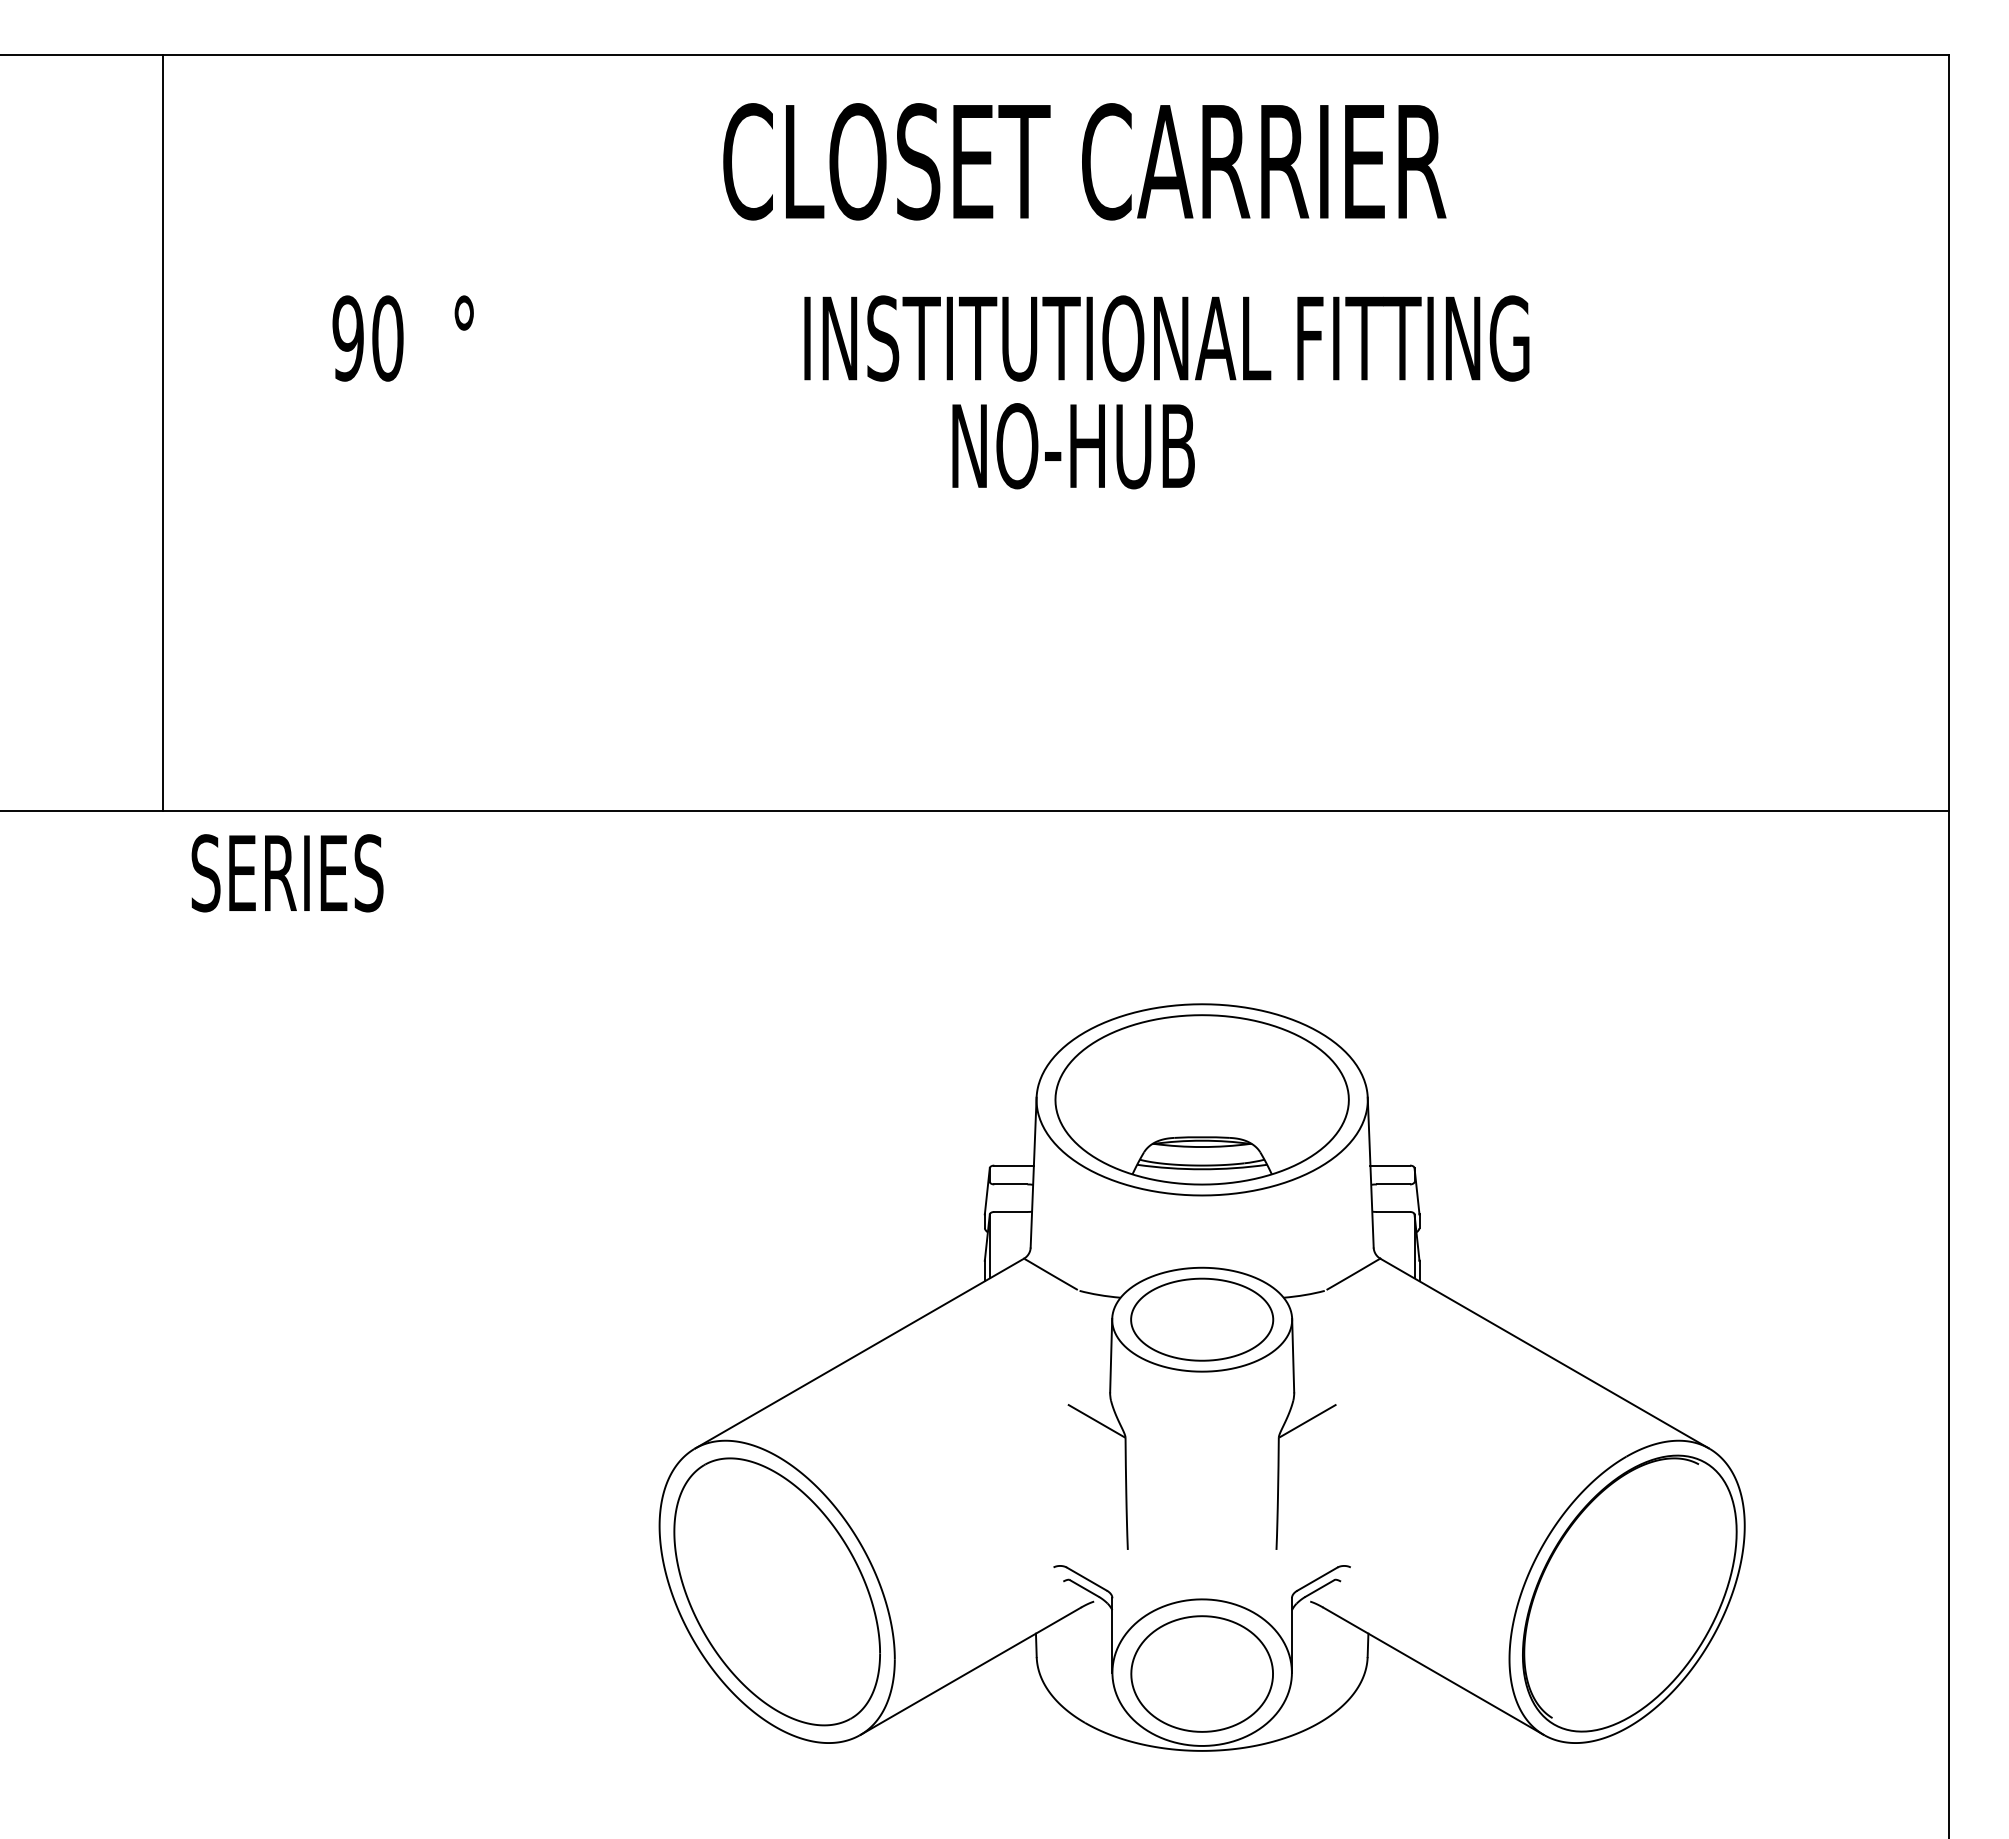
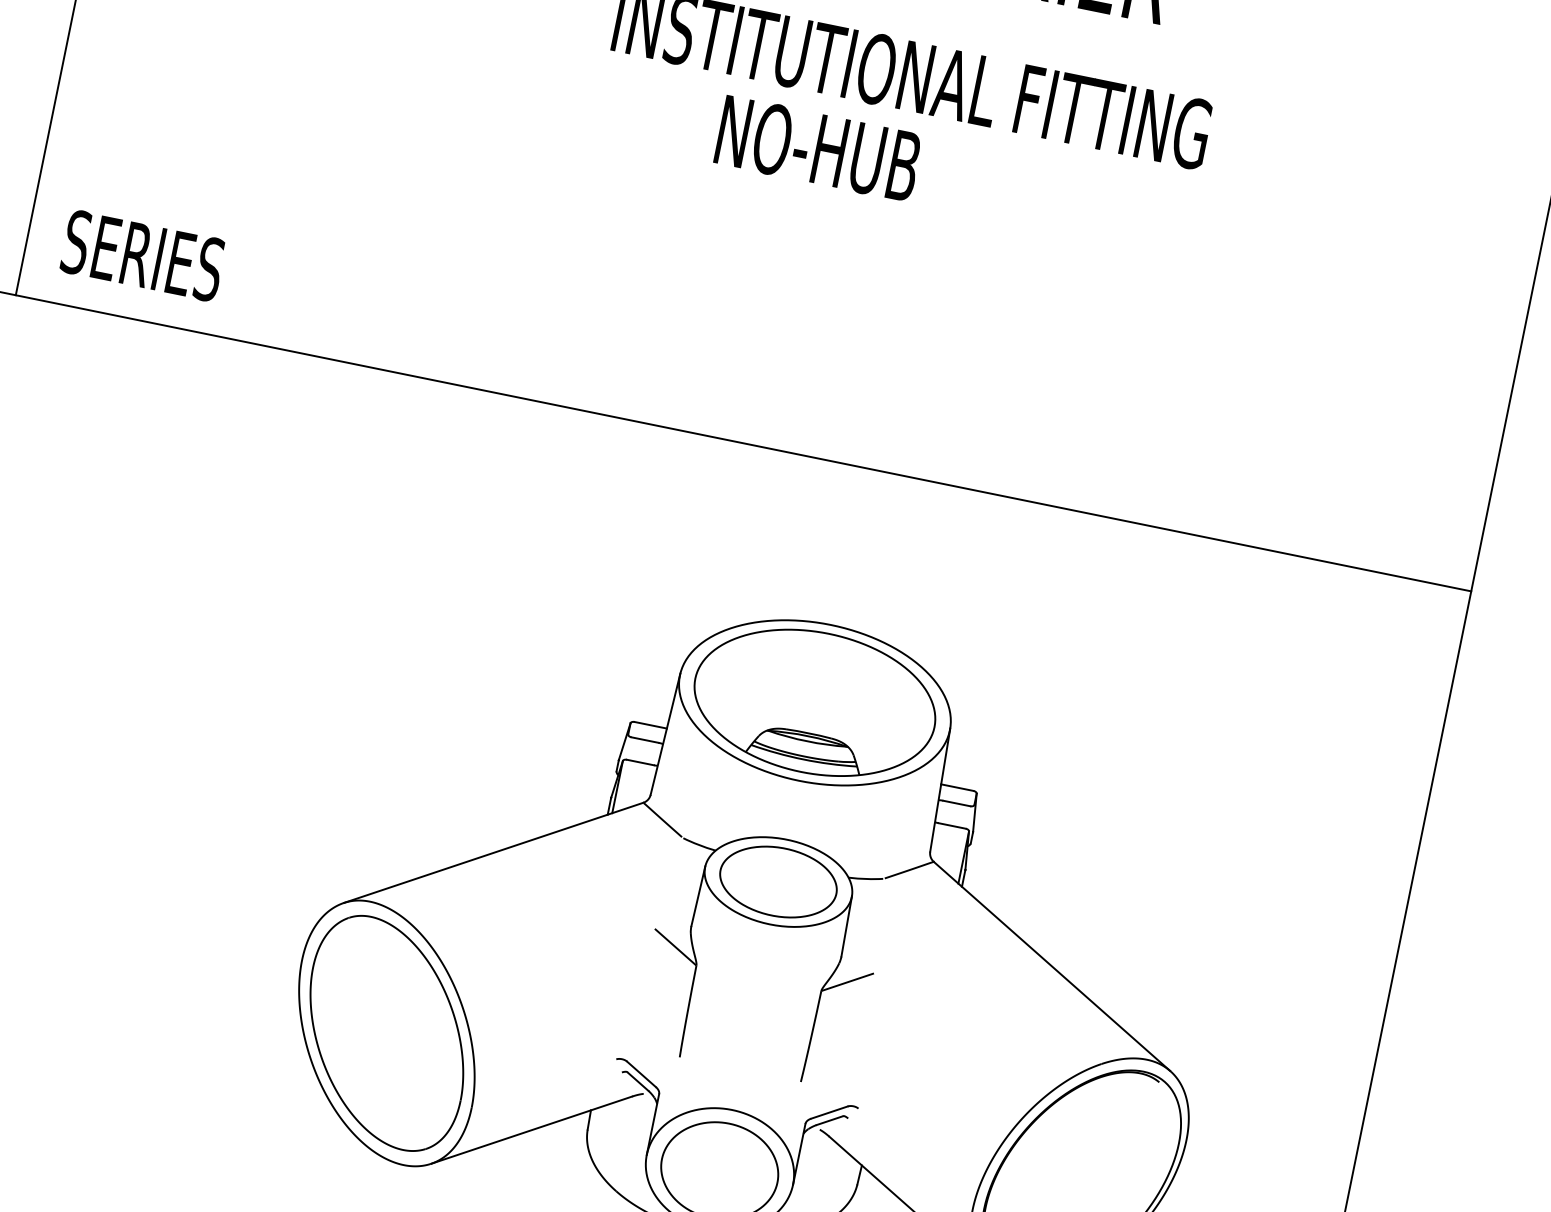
text: (287, 873) -> (143, 256), moved

